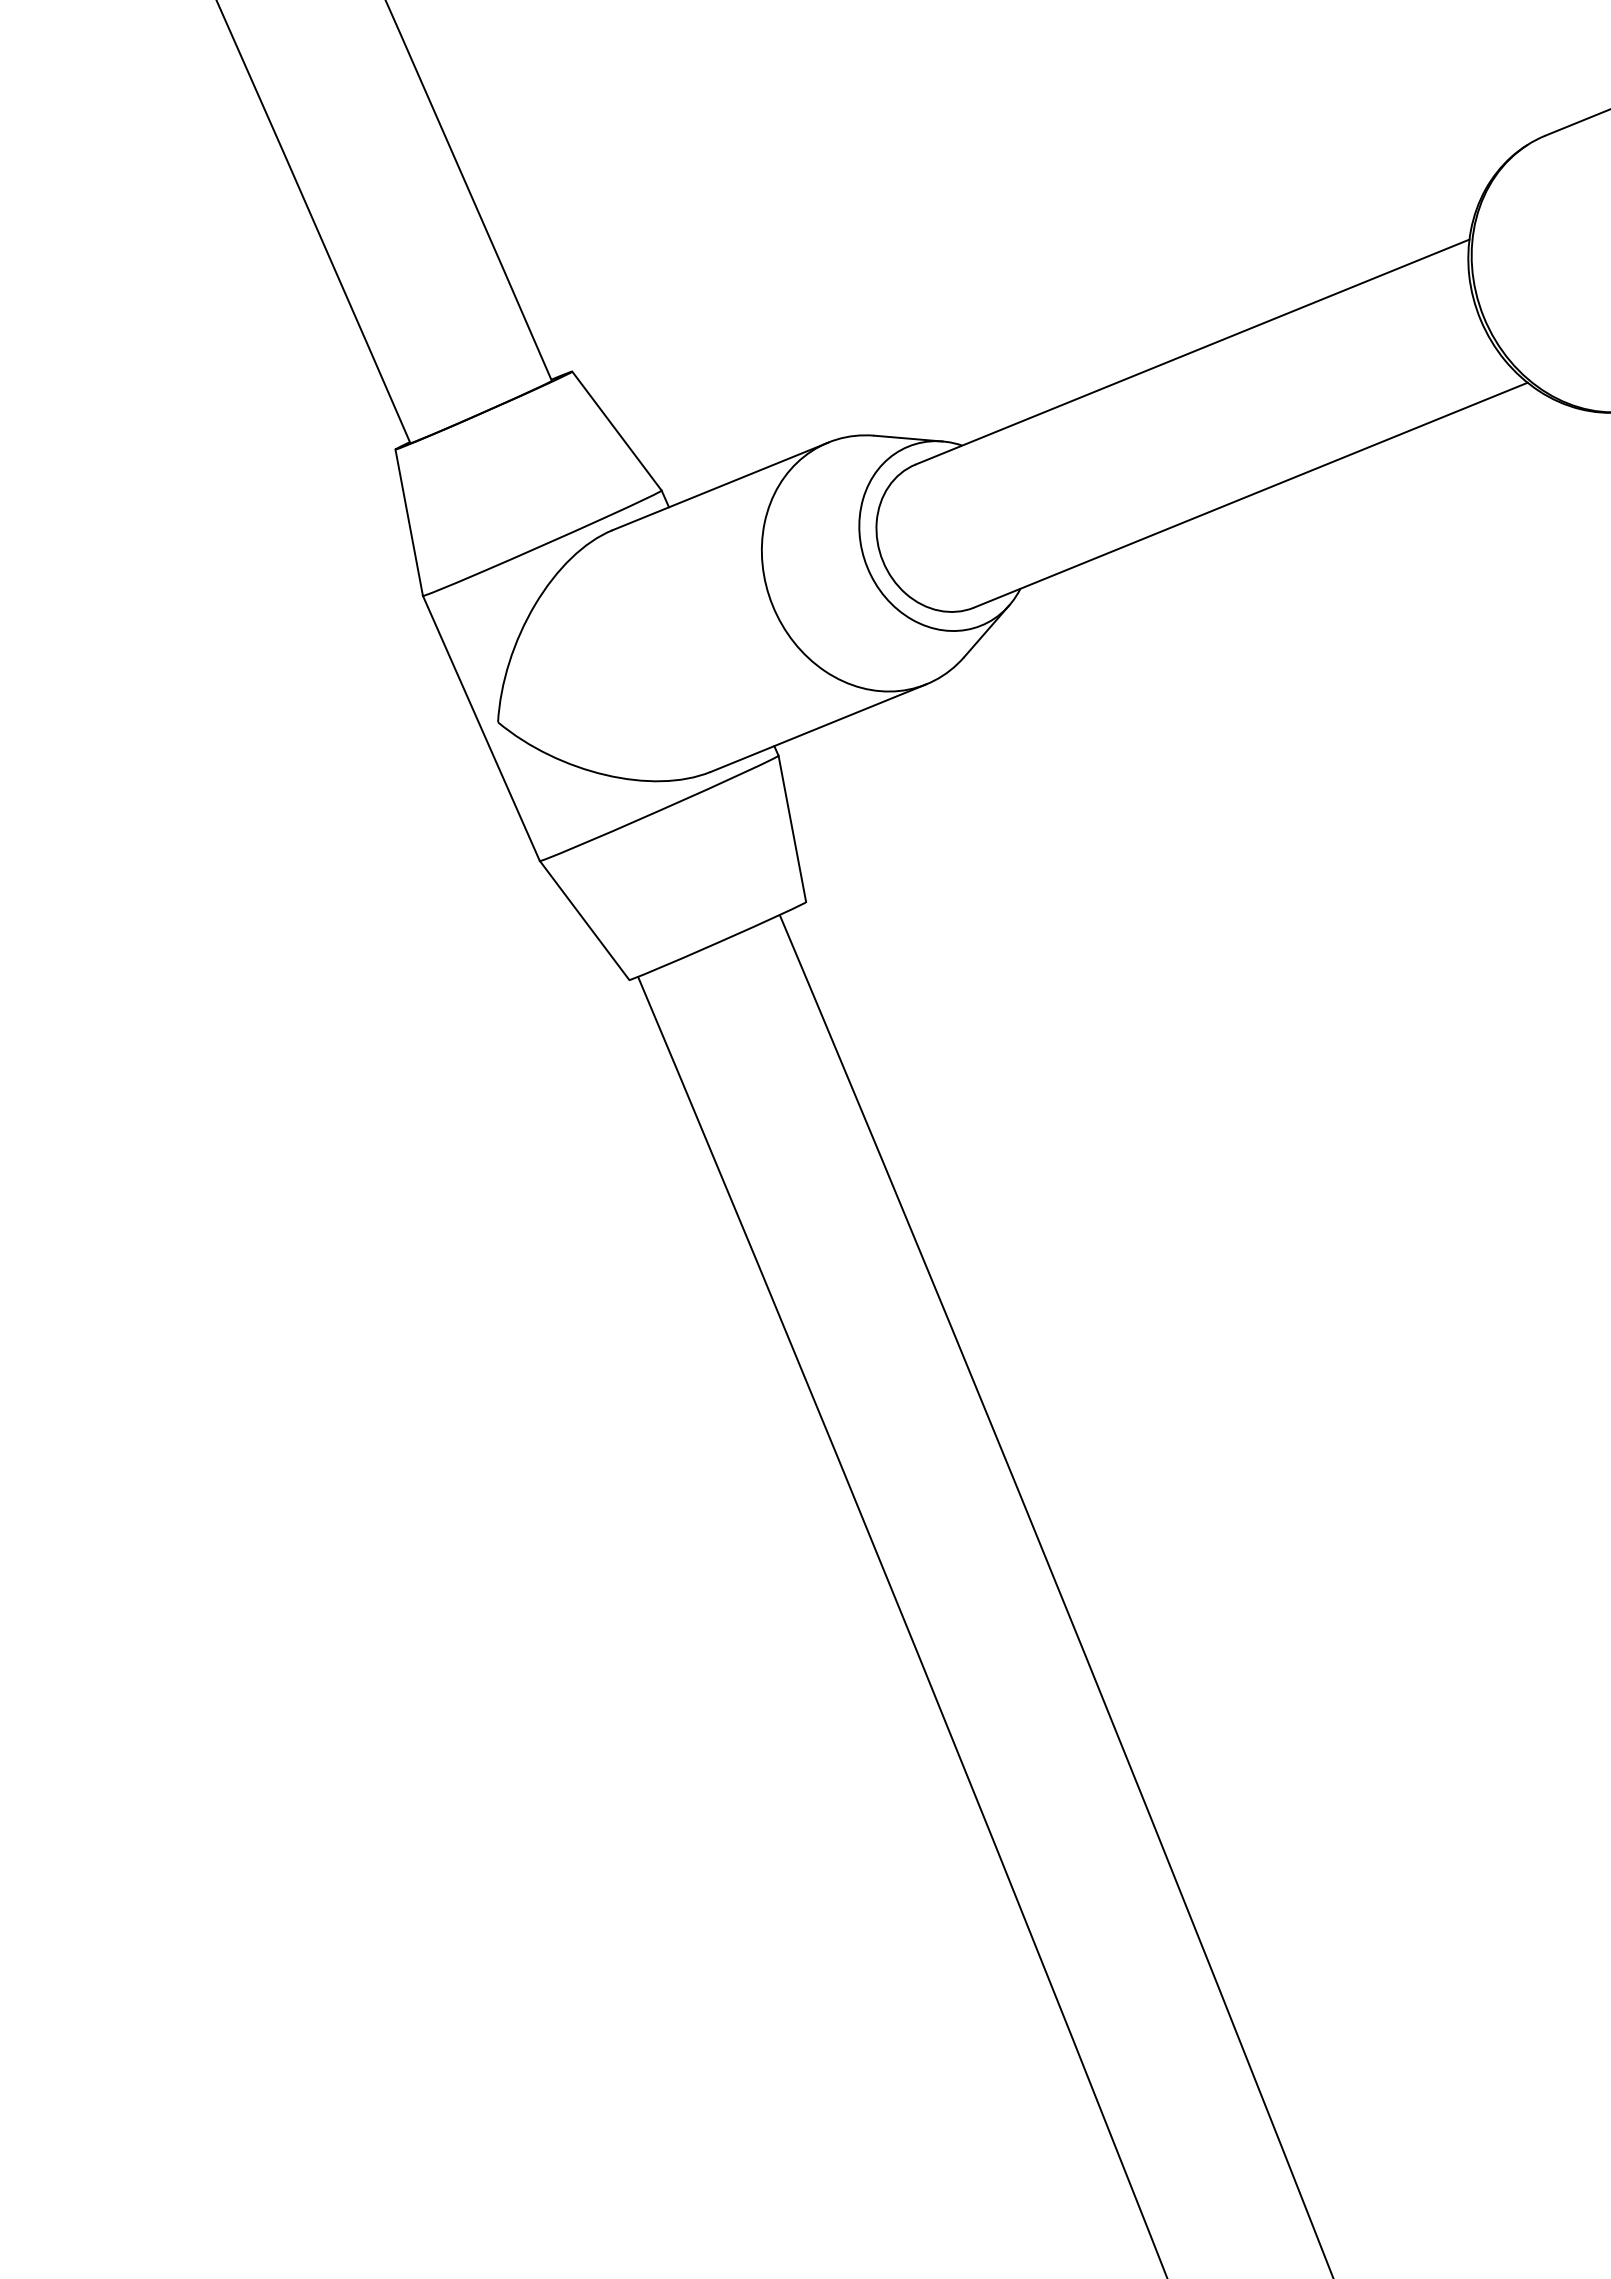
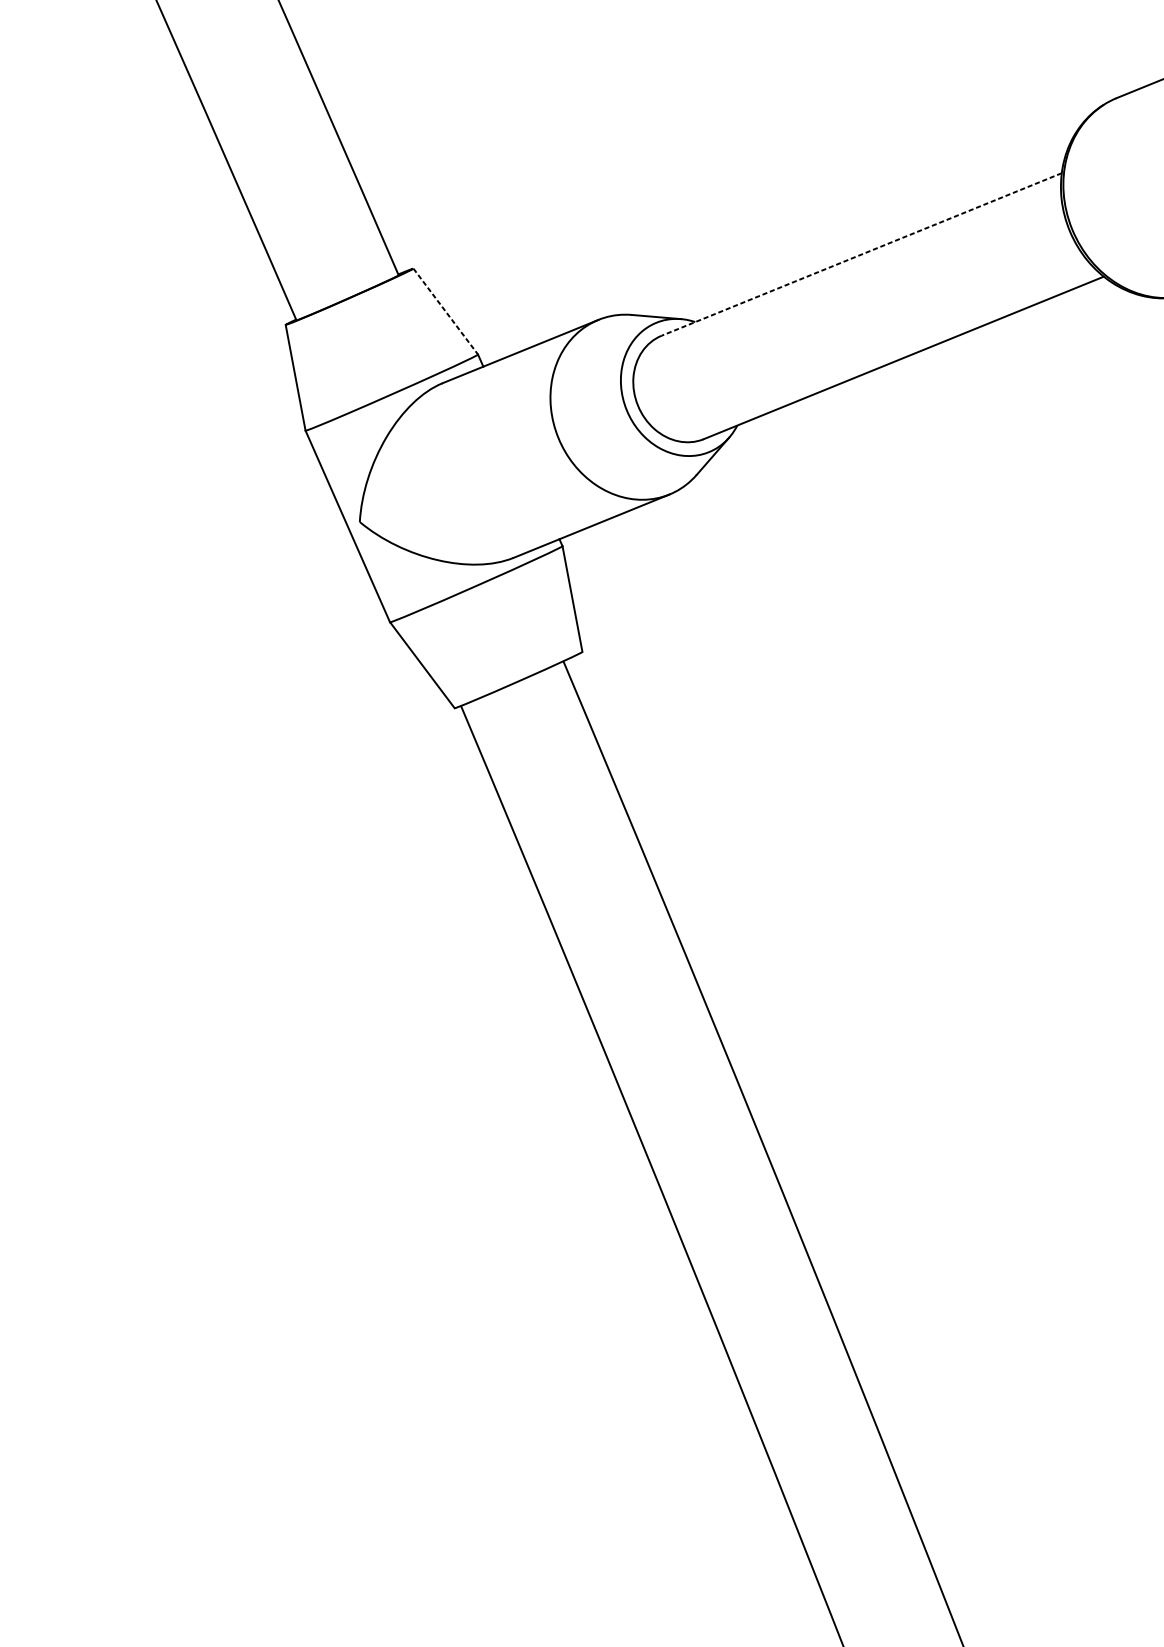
line: (1192, 352) -> (861, 254), solid -> dashed
line: (617, 431) -> (446, 311), solid -> dashed

